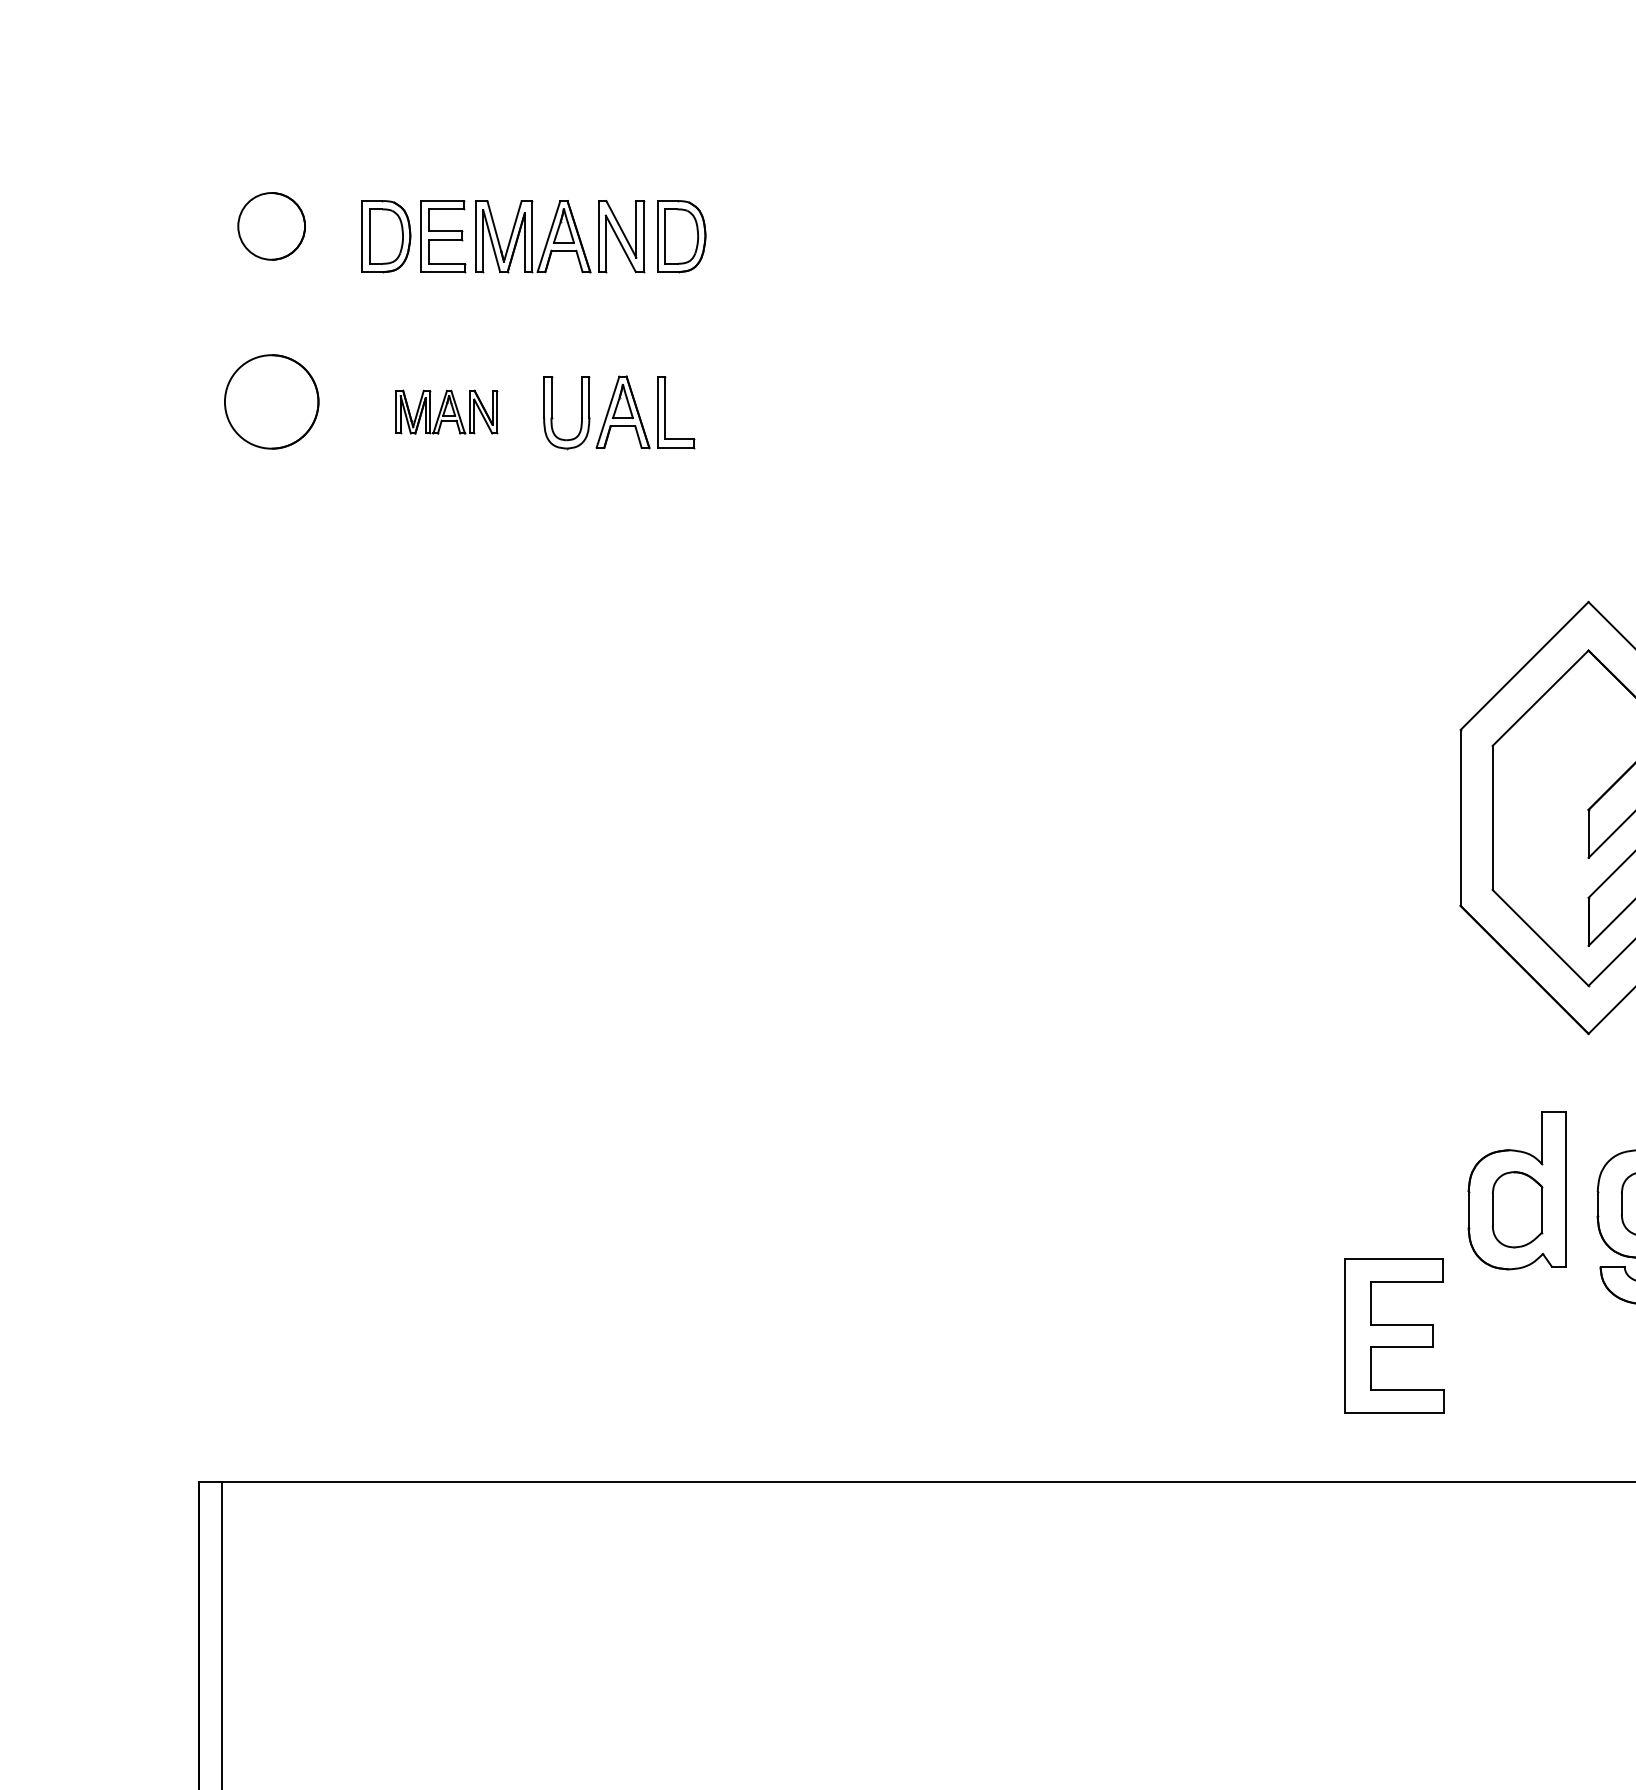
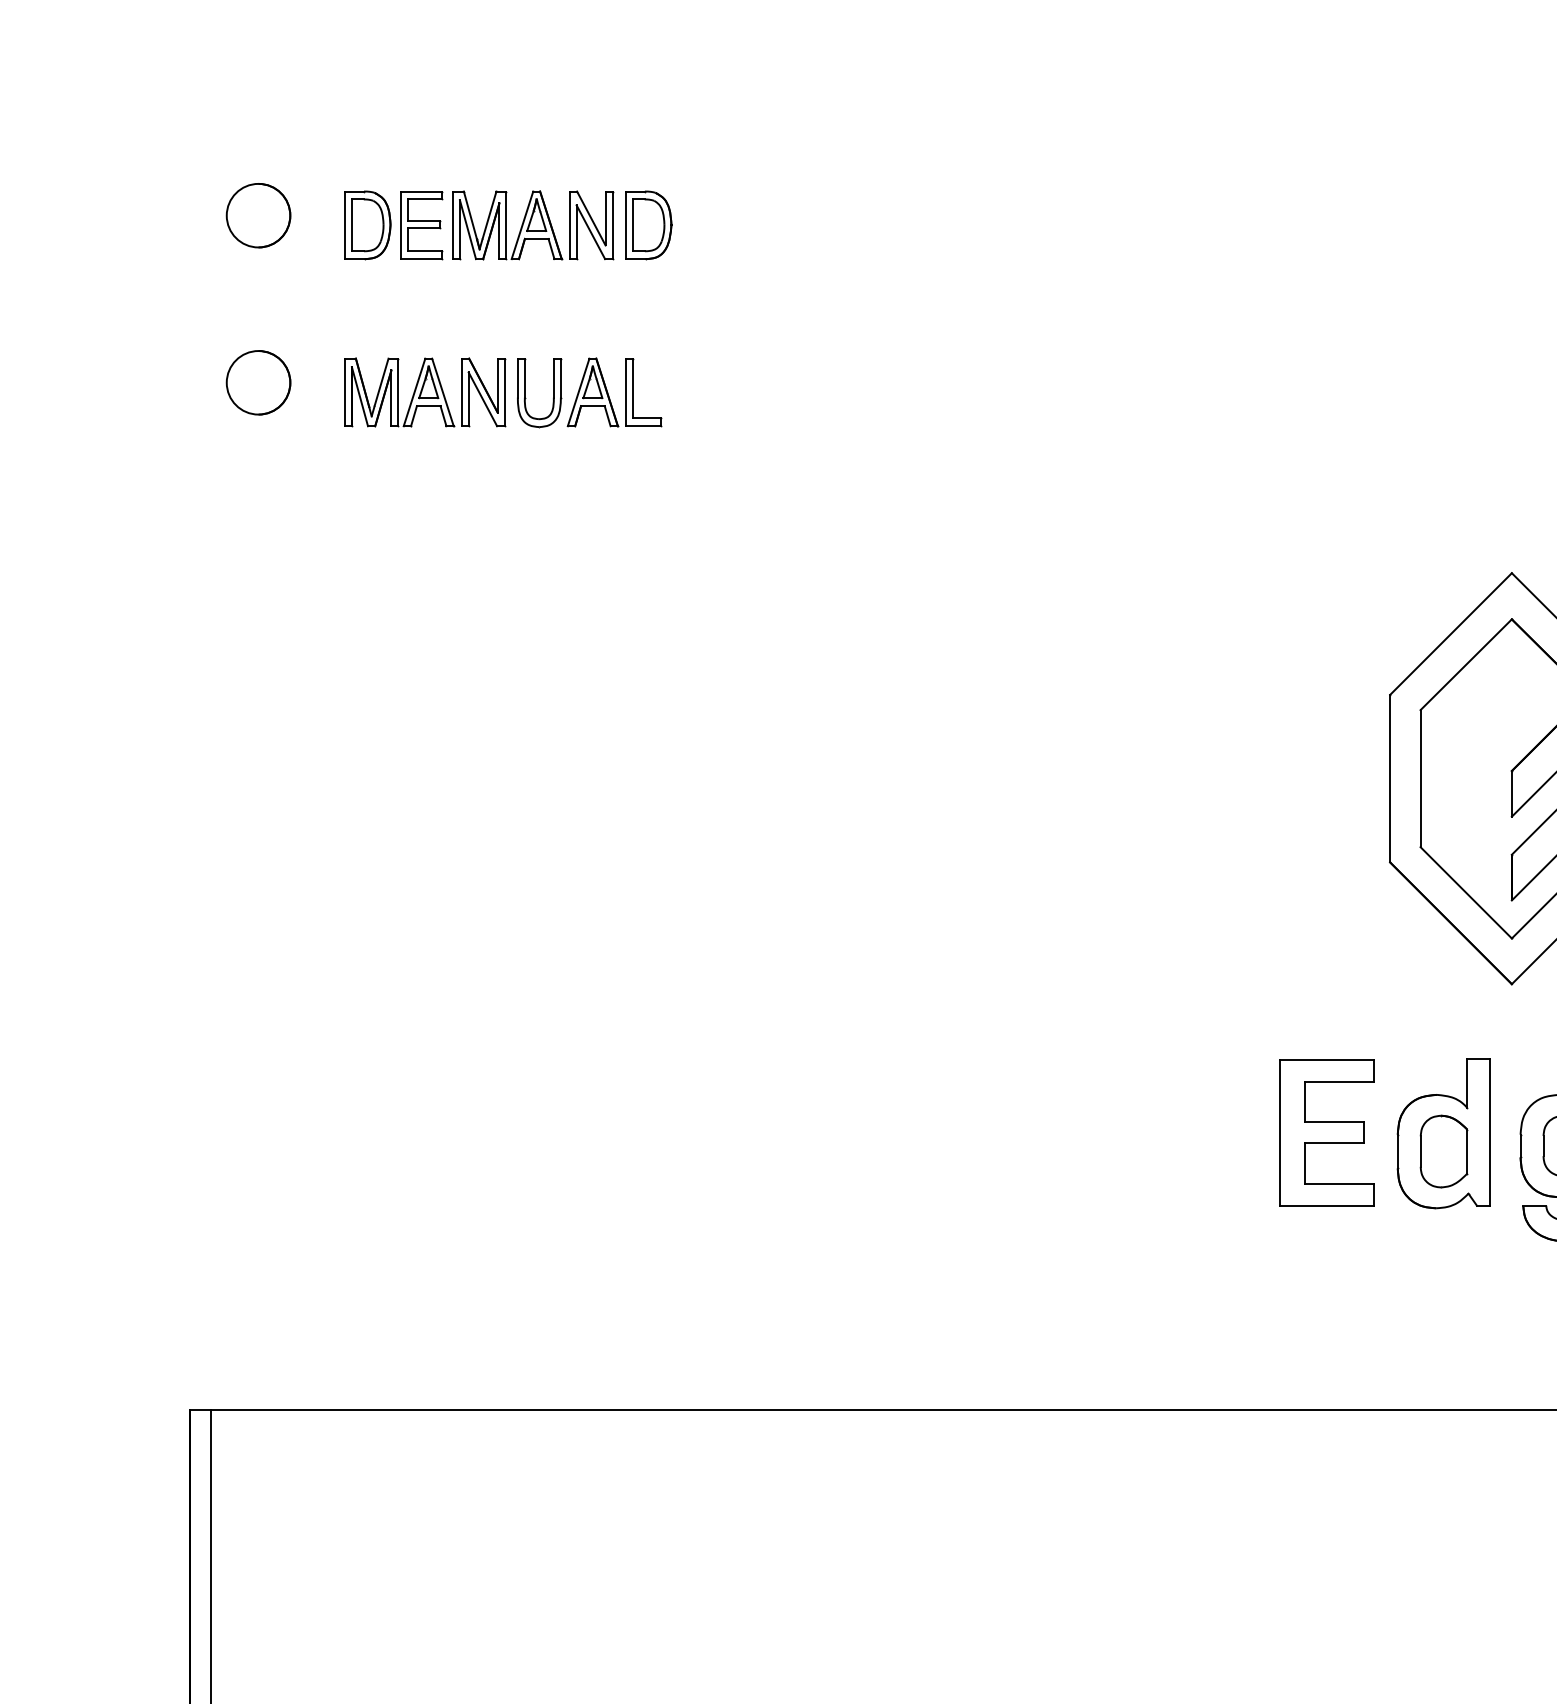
part: (271, 401) -> (258, 382), size x0.71
part: (447, 412) -> (425, 392), size x1.67
part: (1393, 1335) -> (1326, 1132), moved

